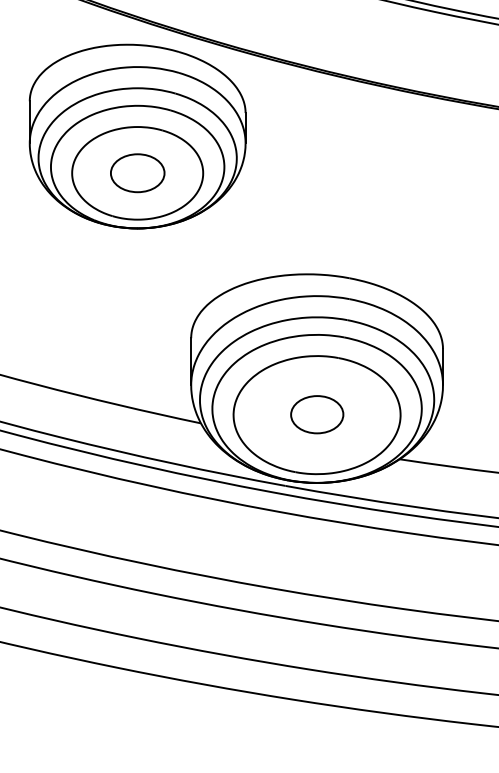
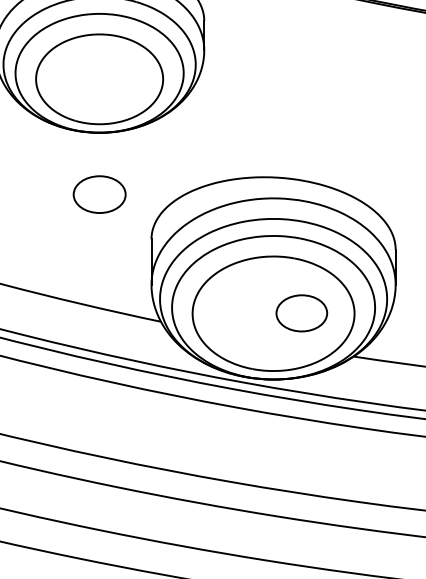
part: (137, 173) -> (99, 194), moved
part: (317, 414) -> (302, 313), moved

